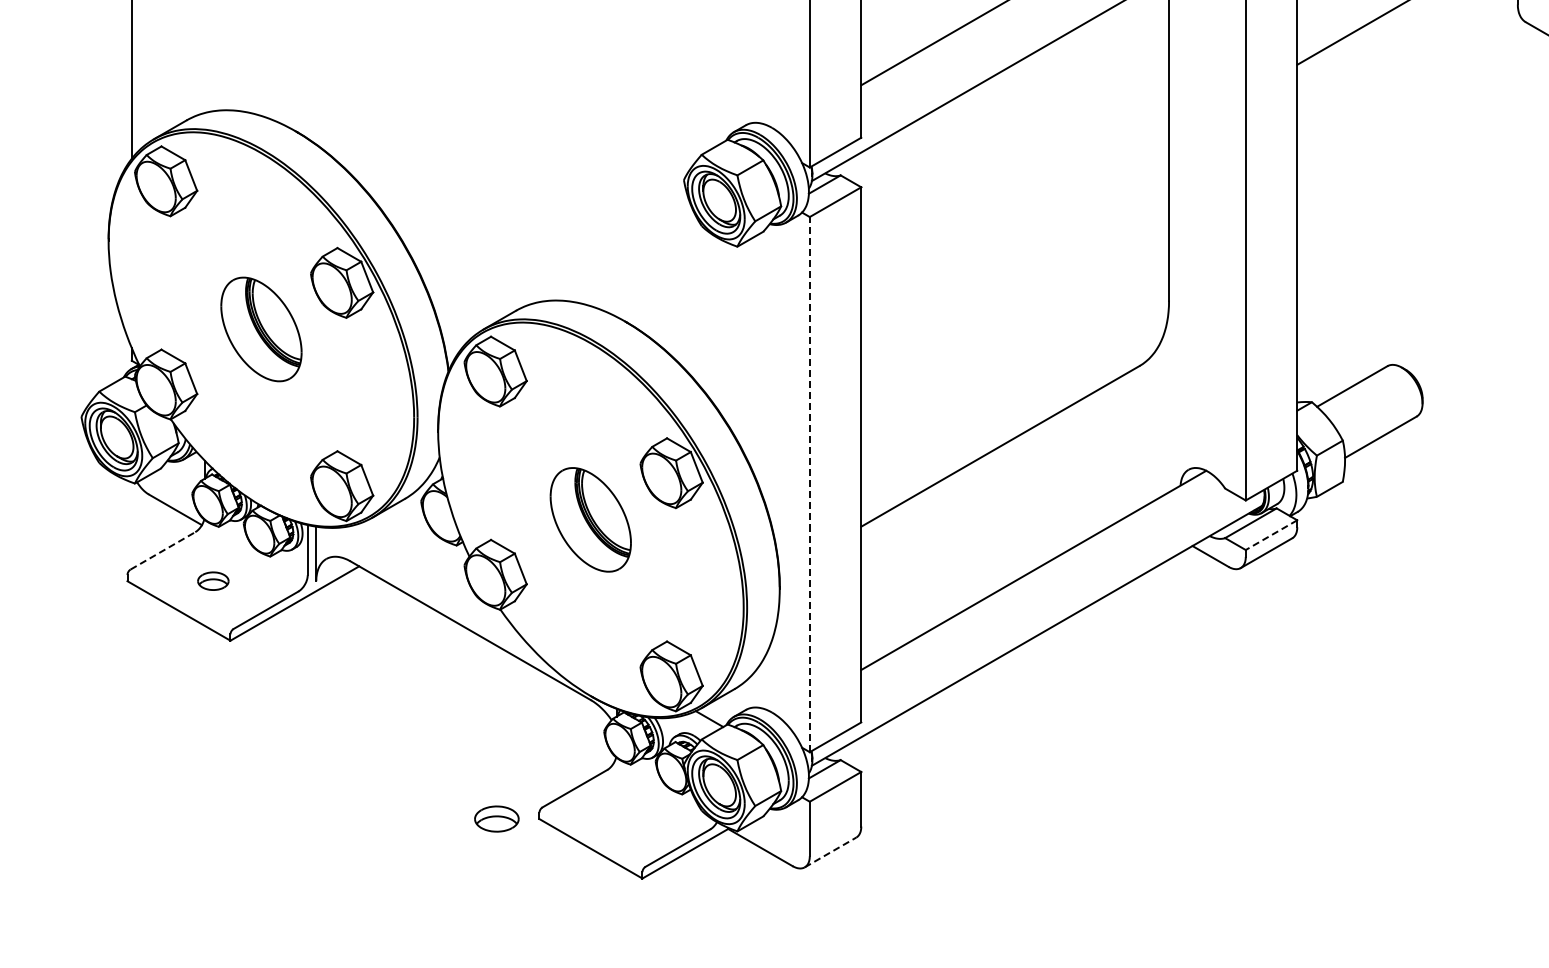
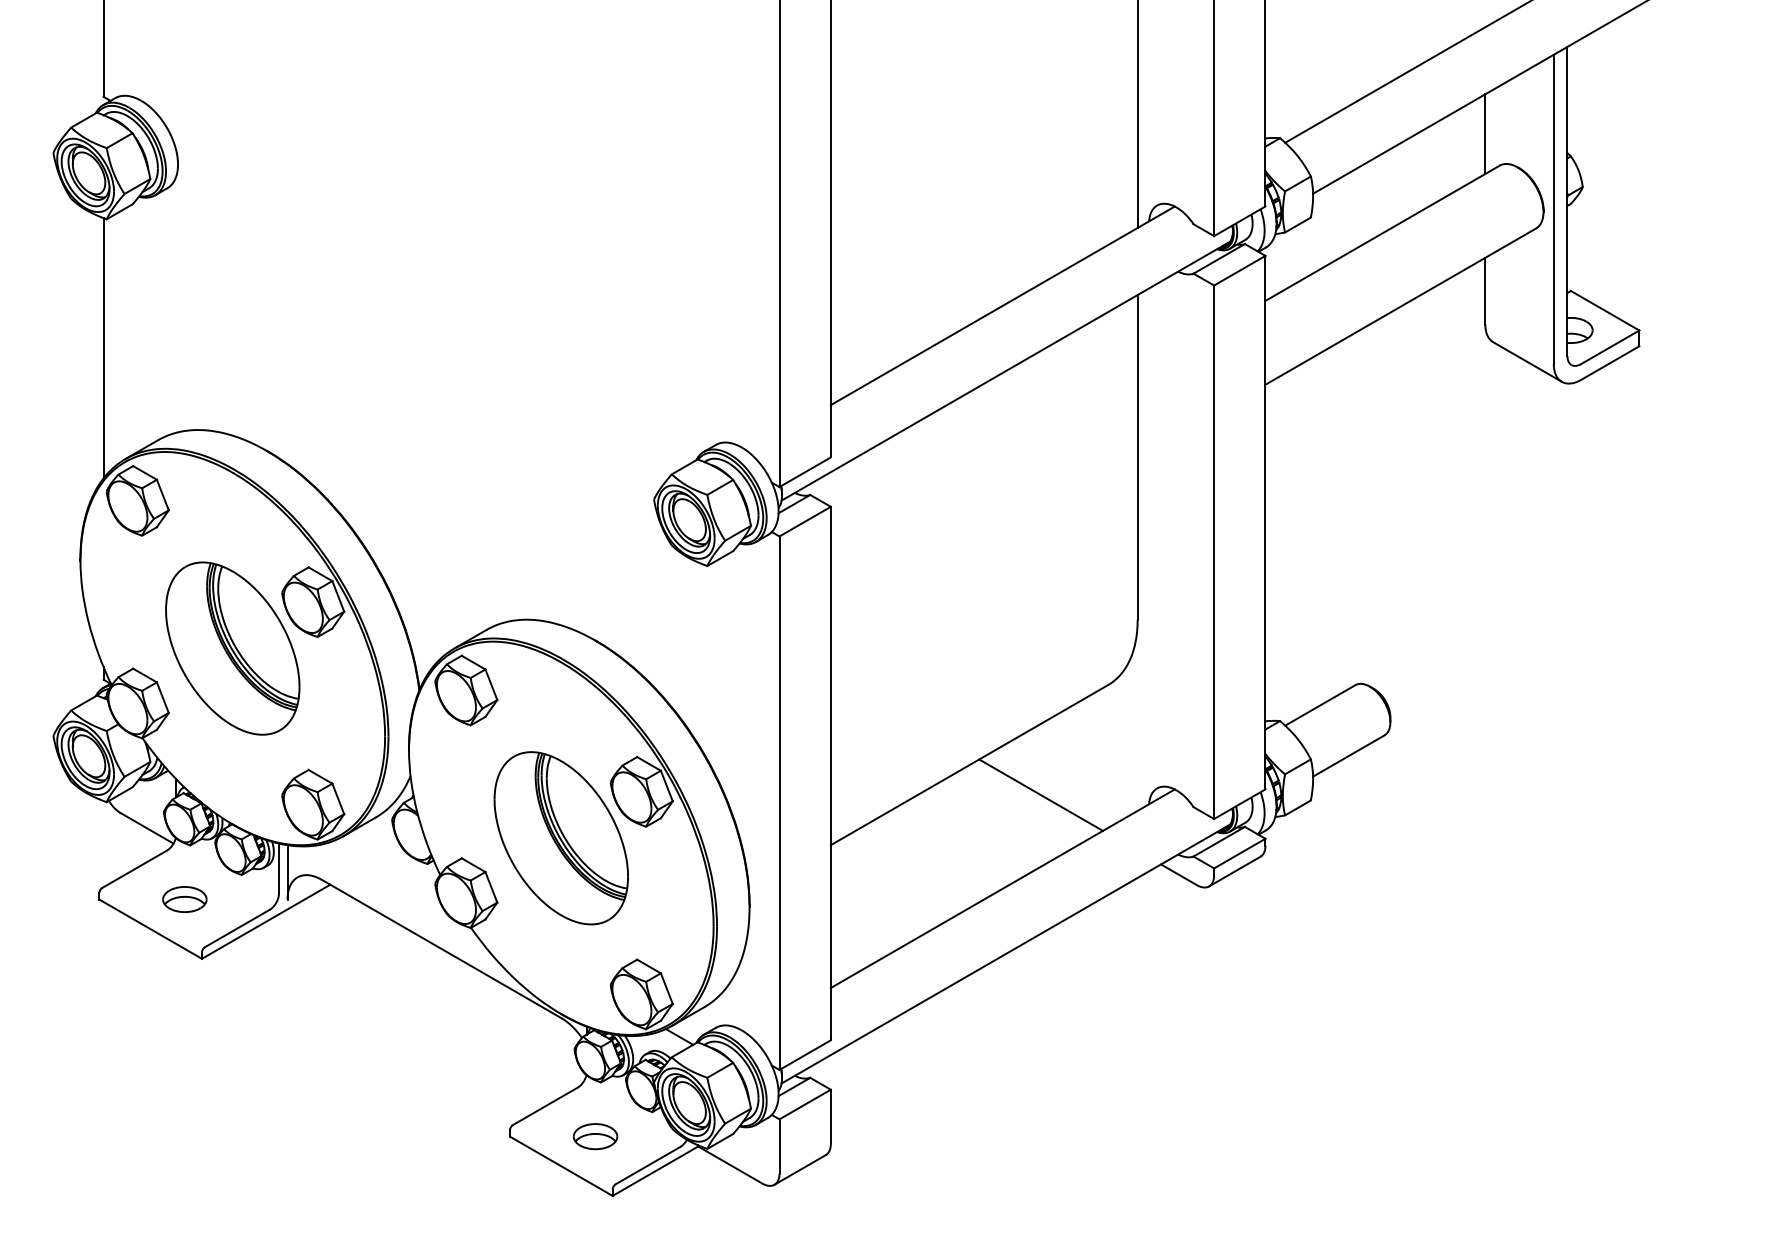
part: (261, 329) -> (232, 648), size x1.67
line: (1071, 475) -> (1040, 794), added
line: (809, 484) -> (779, 803), dashed -> solid
part: (590, 520) -> (560, 838), size x1.67
line: (1271, 535) -> (1239, 853), dashed -> solid
line: (163, 551) -> (135, 869), dashed -> solid
part: (212, 581) -> (184, 899), size x1.43
part: (496, 818) -> (595, 1136), moved
line: (830, 852) -> (800, 1169), dashed -> solid

